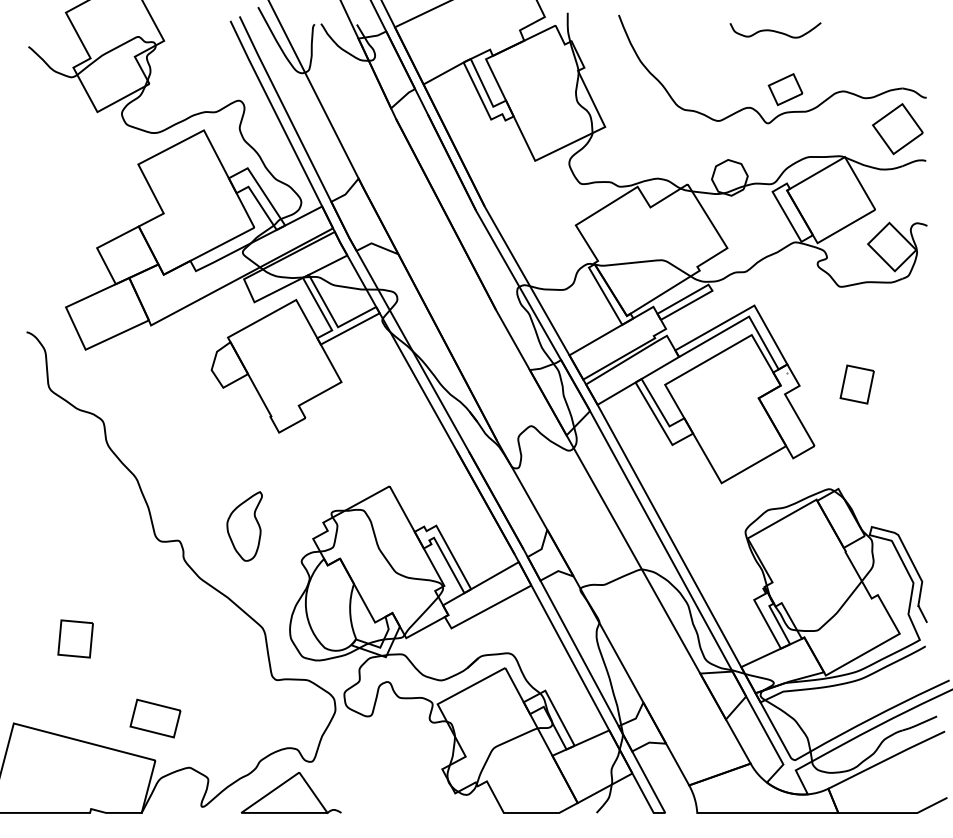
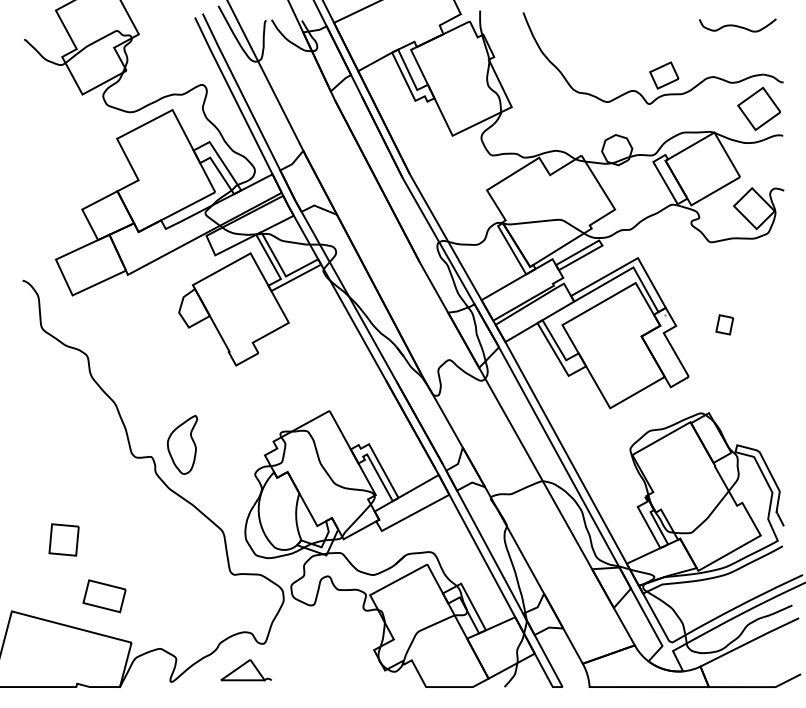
curve: (775, 30) -> (737, 25), moved
part: (856, 384) -> (724, 324), size x0.6
part: (244, 526) -> (182, 444), moved
part: (155, 718) -> (104, 596), moved
part: (290, 792) -> (245, 669), size x0.6

